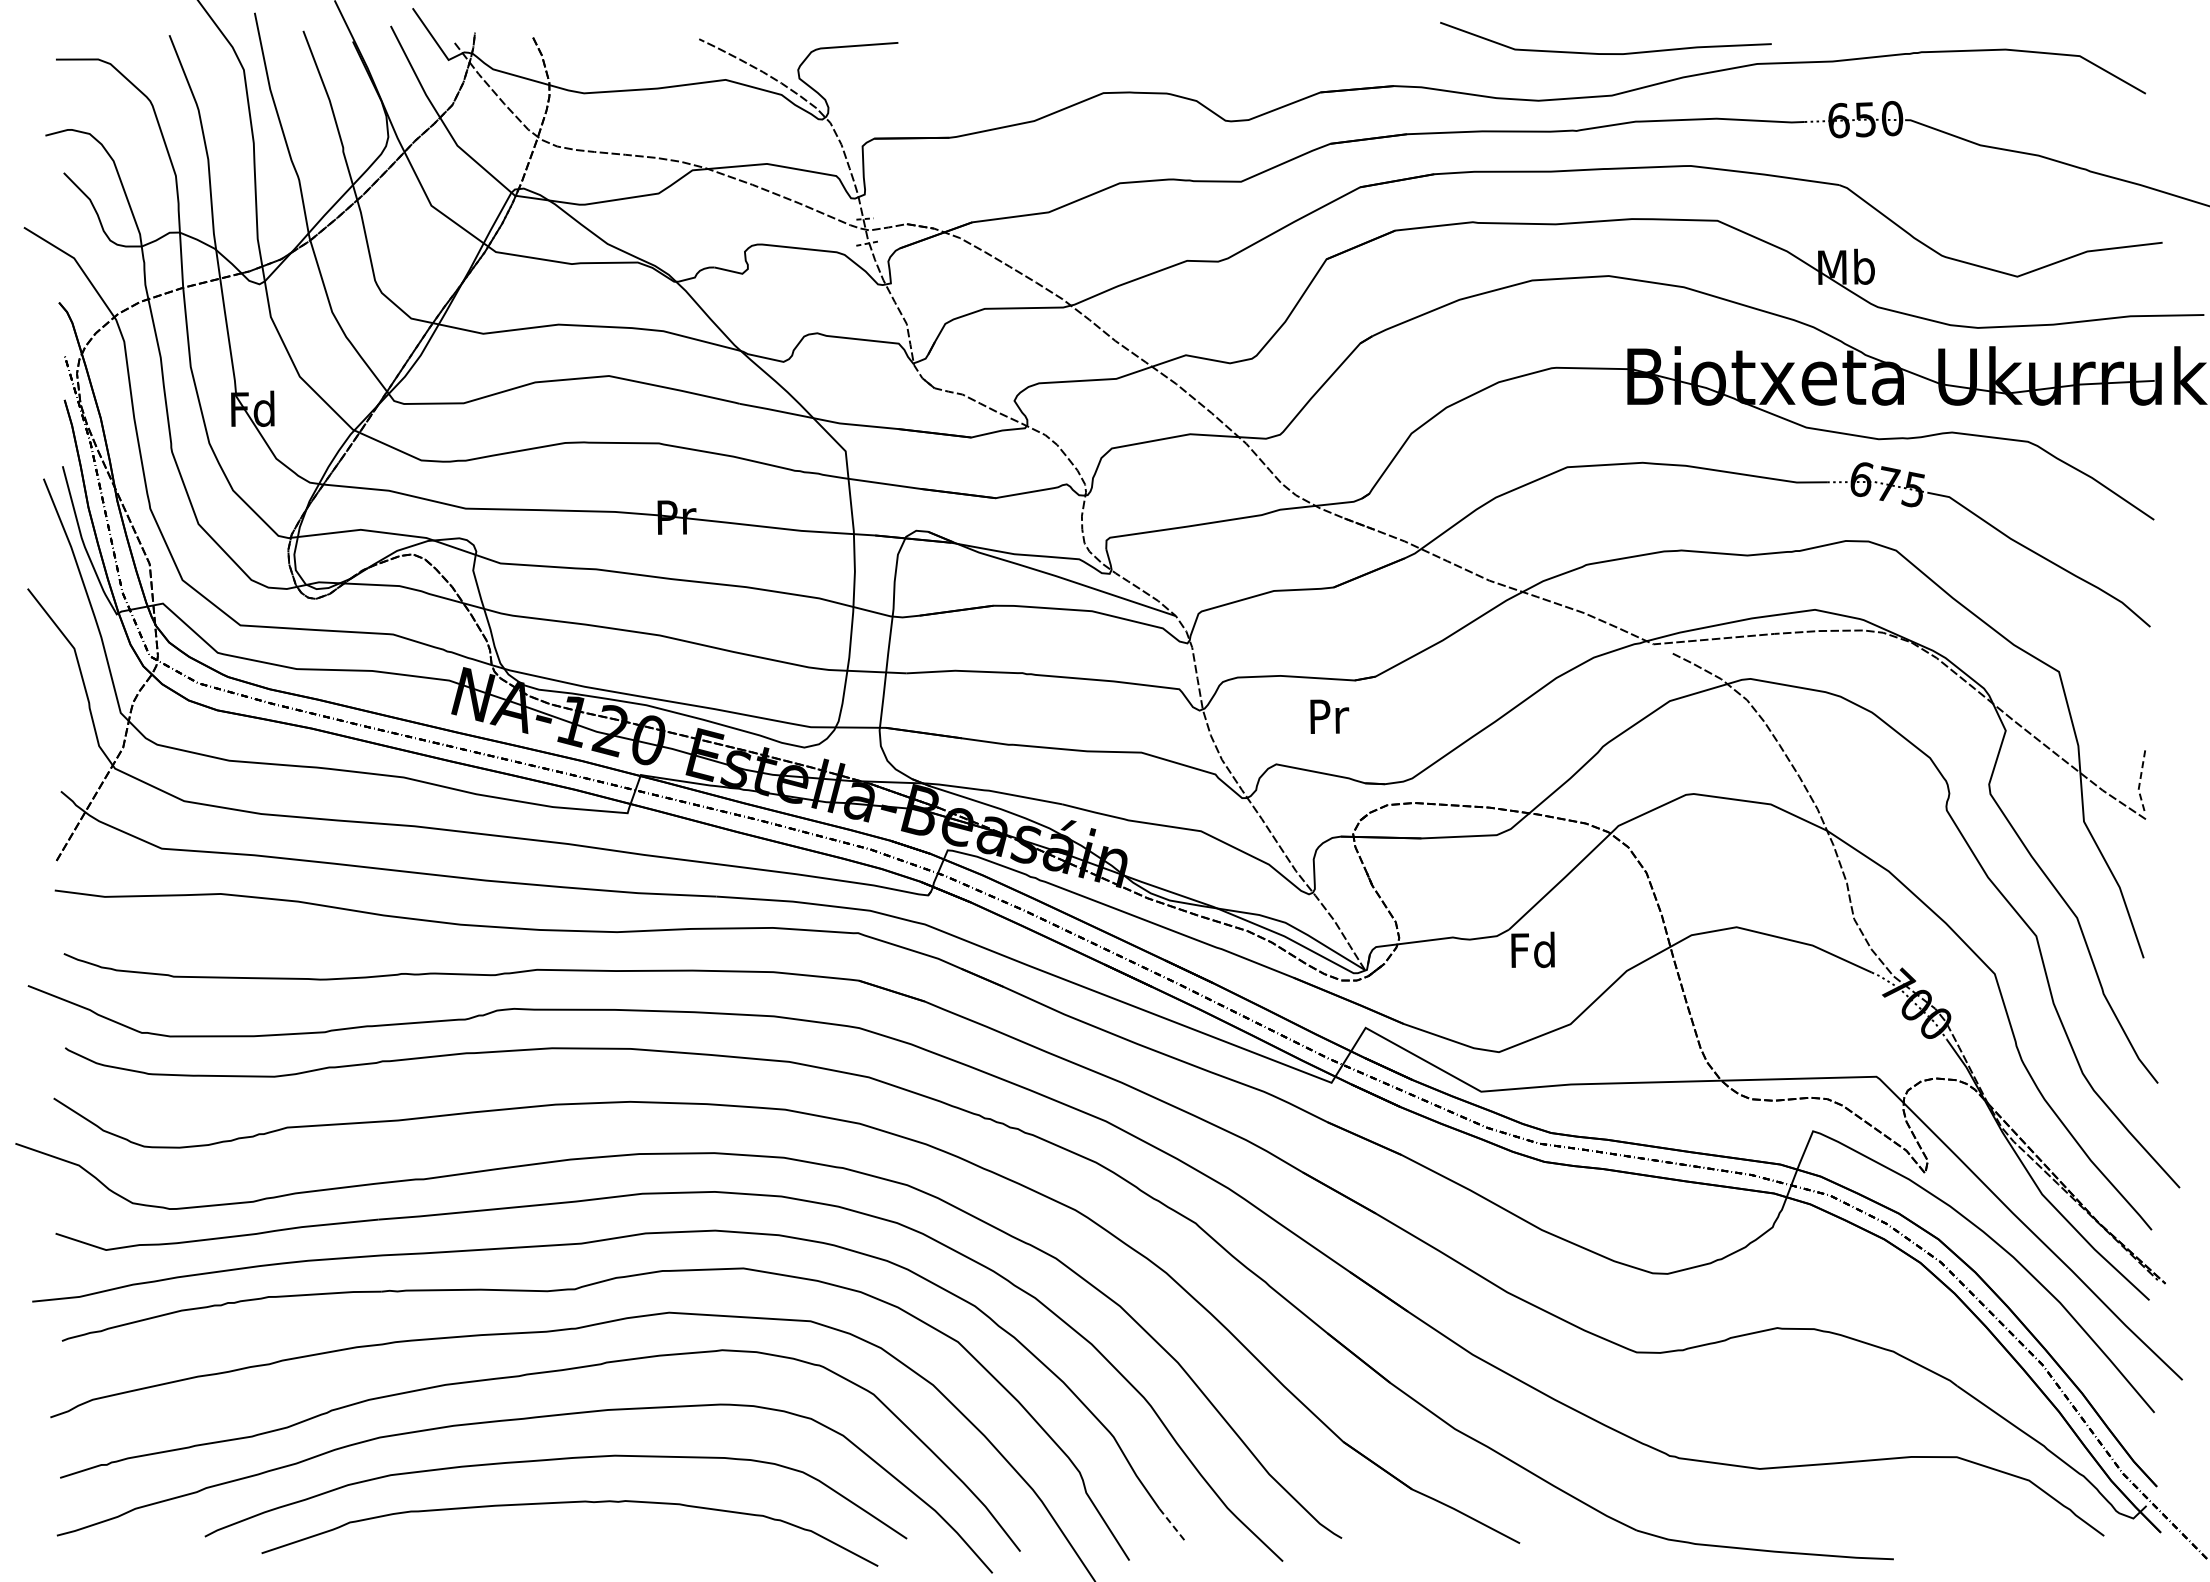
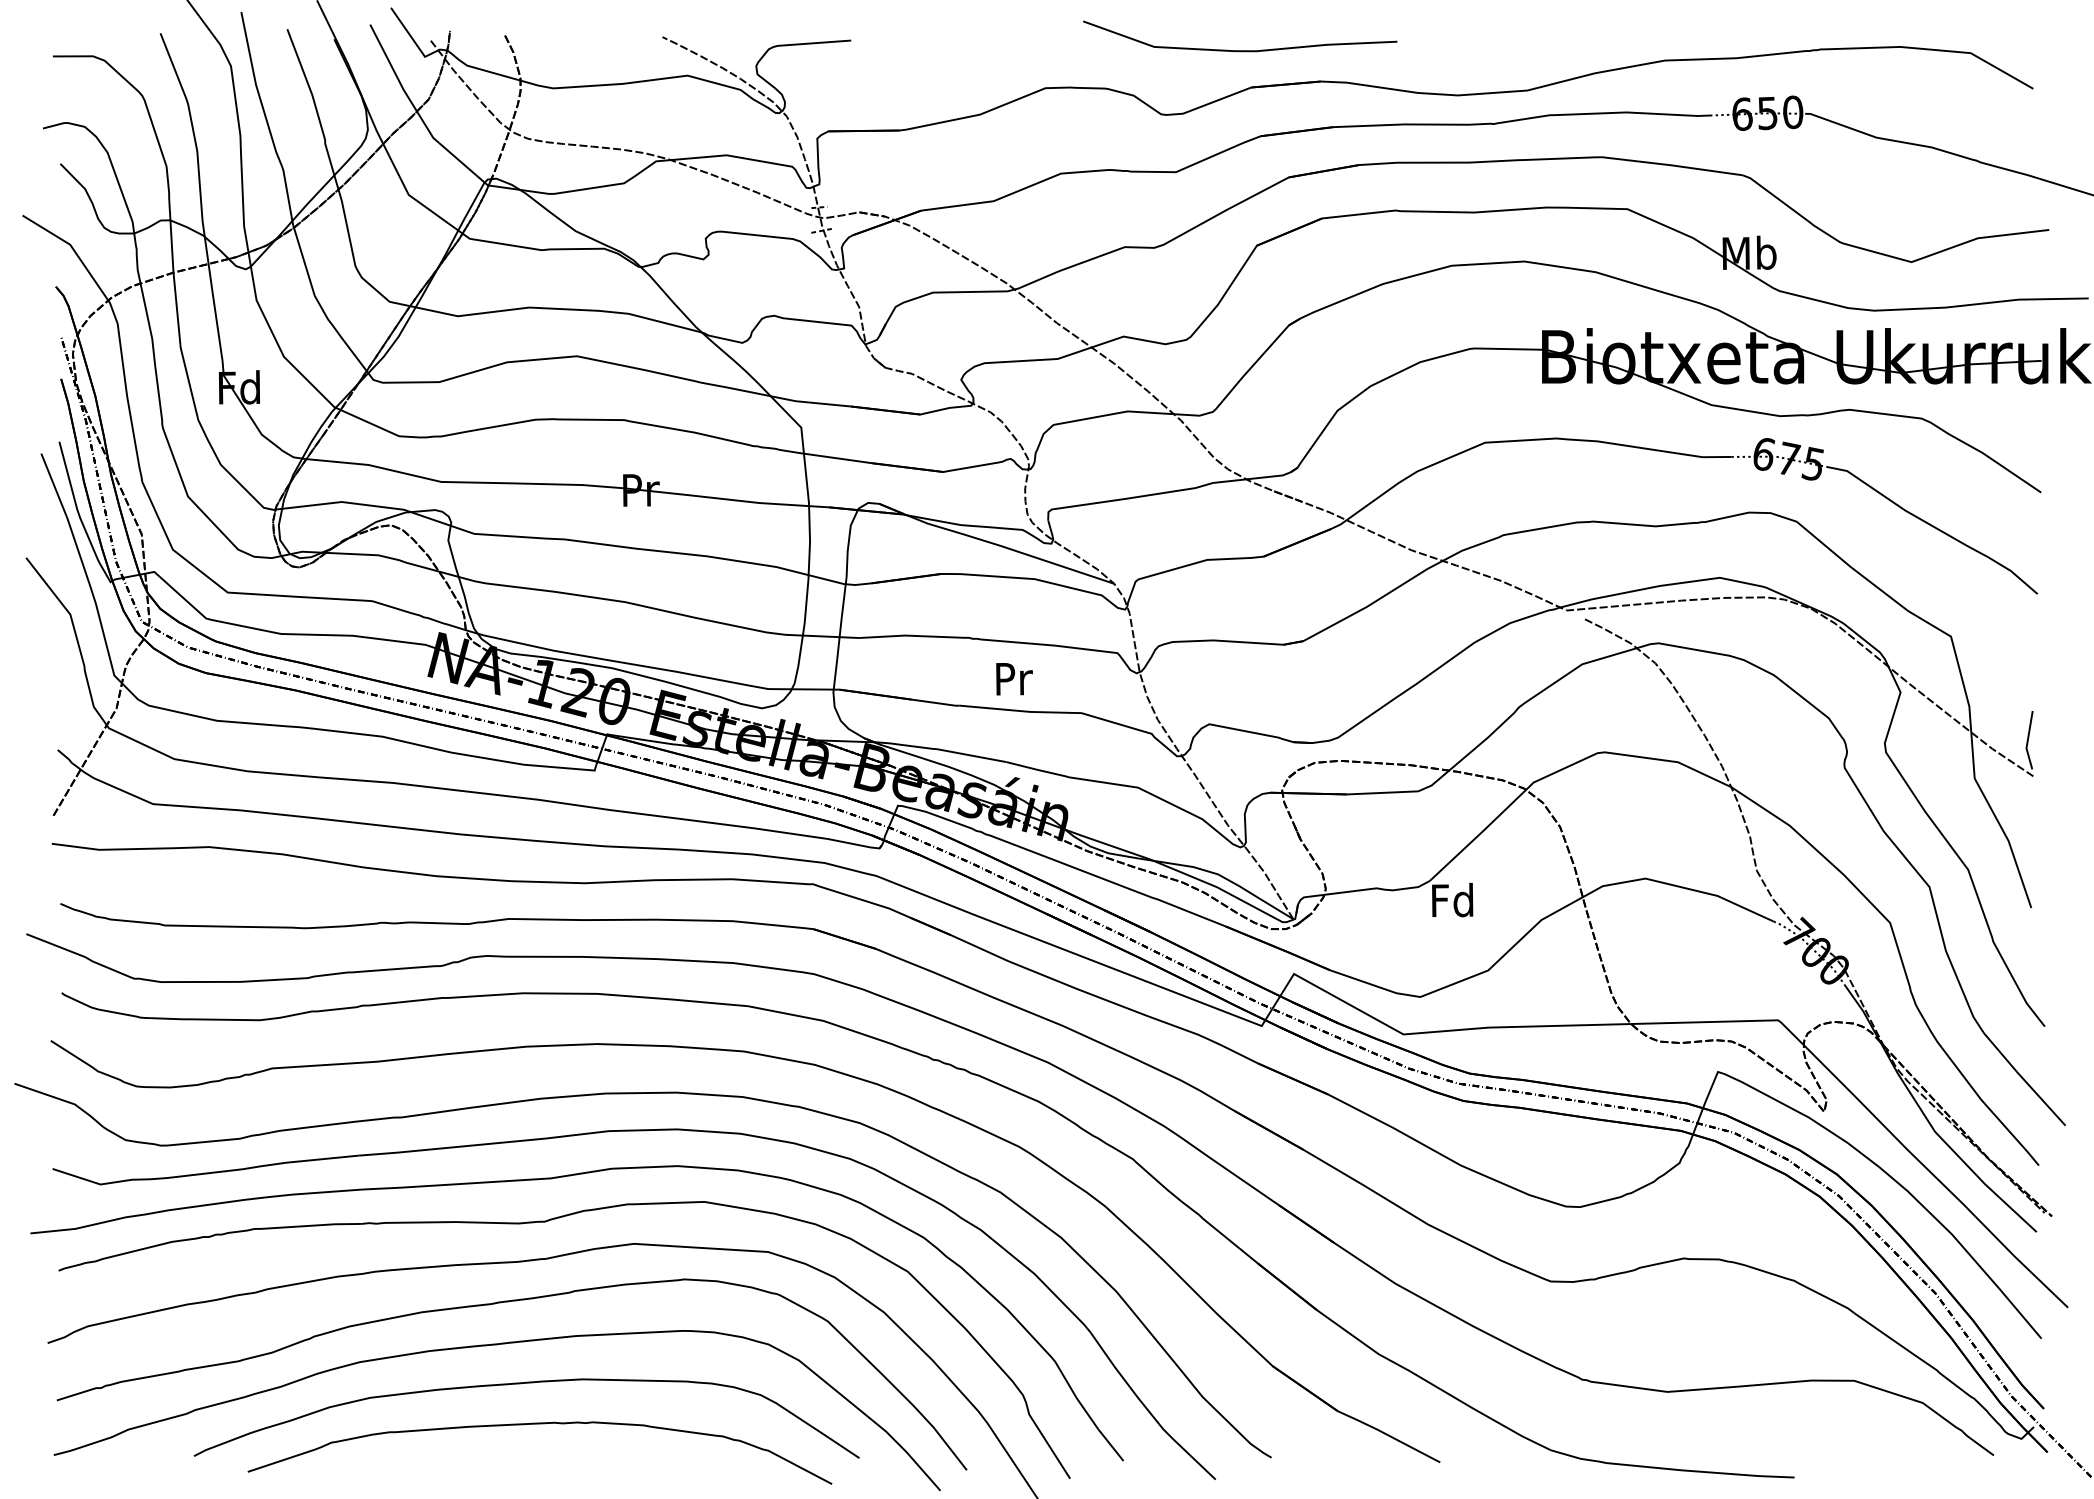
curve: (1605, 53) -> (1239, 50), moved
text: (1329, 716) -> (1014, 678), moved
line: (2139, 782) -> (2027, 741), dashed -> solid
line: (1172, 1525) -> (1110, 1445), dashed -> solid

